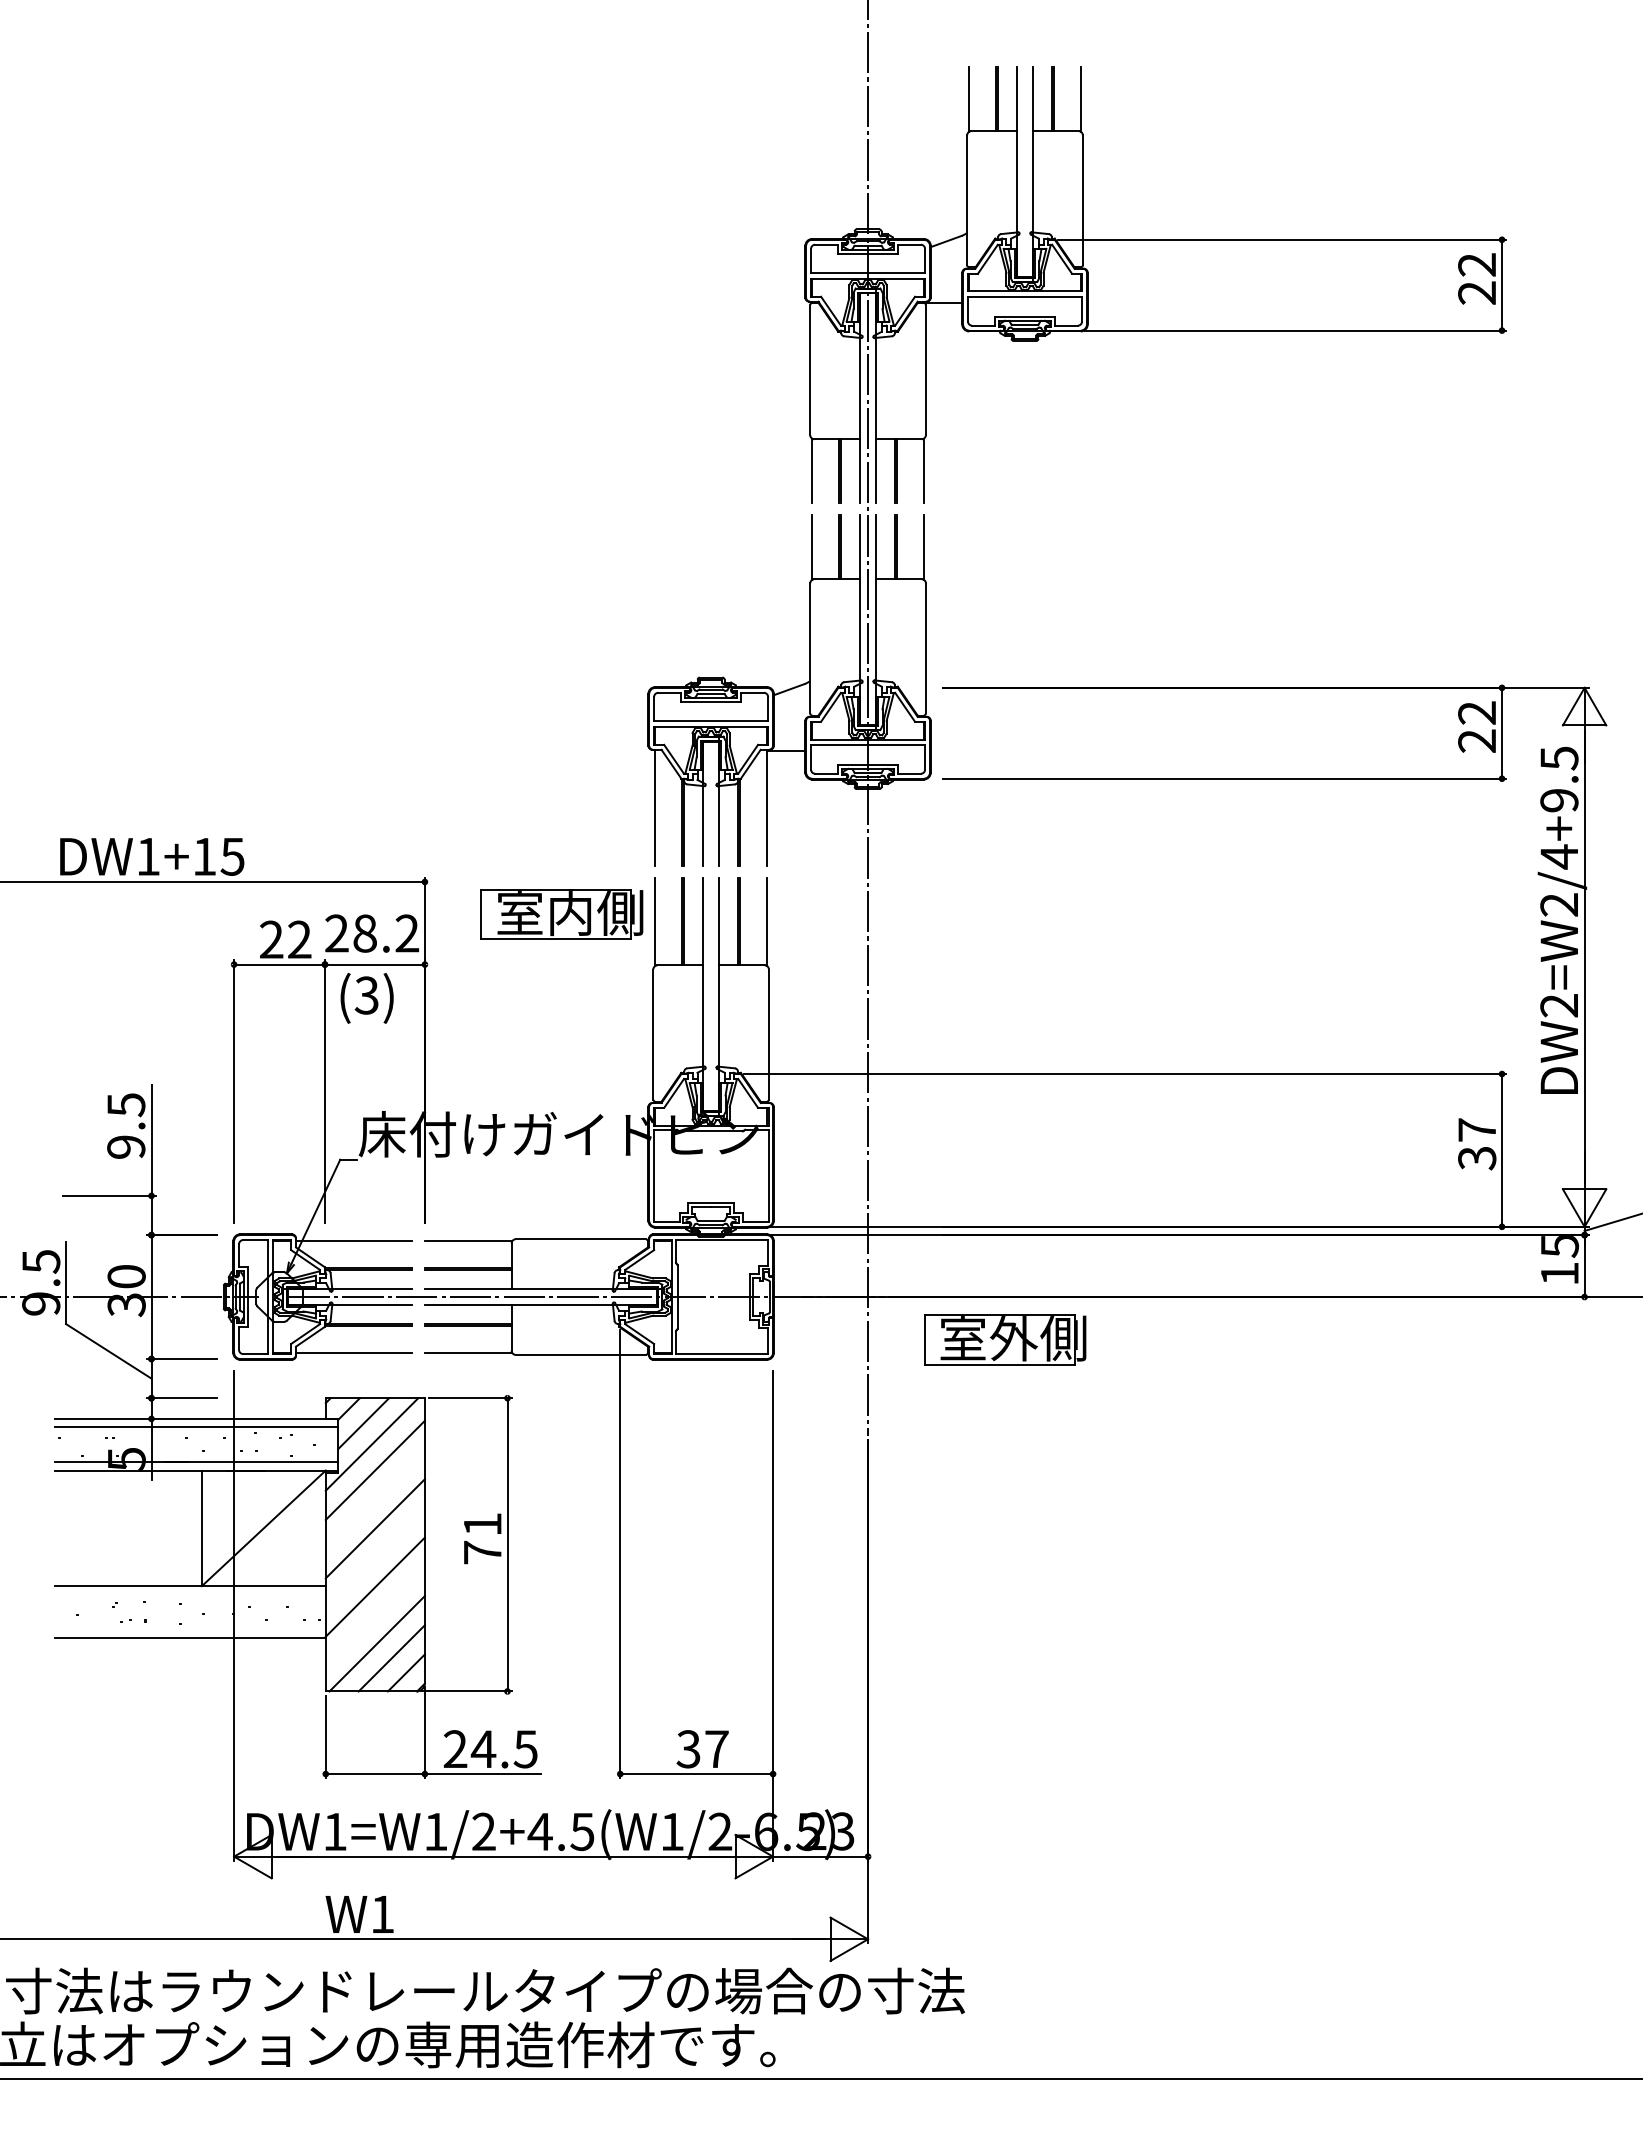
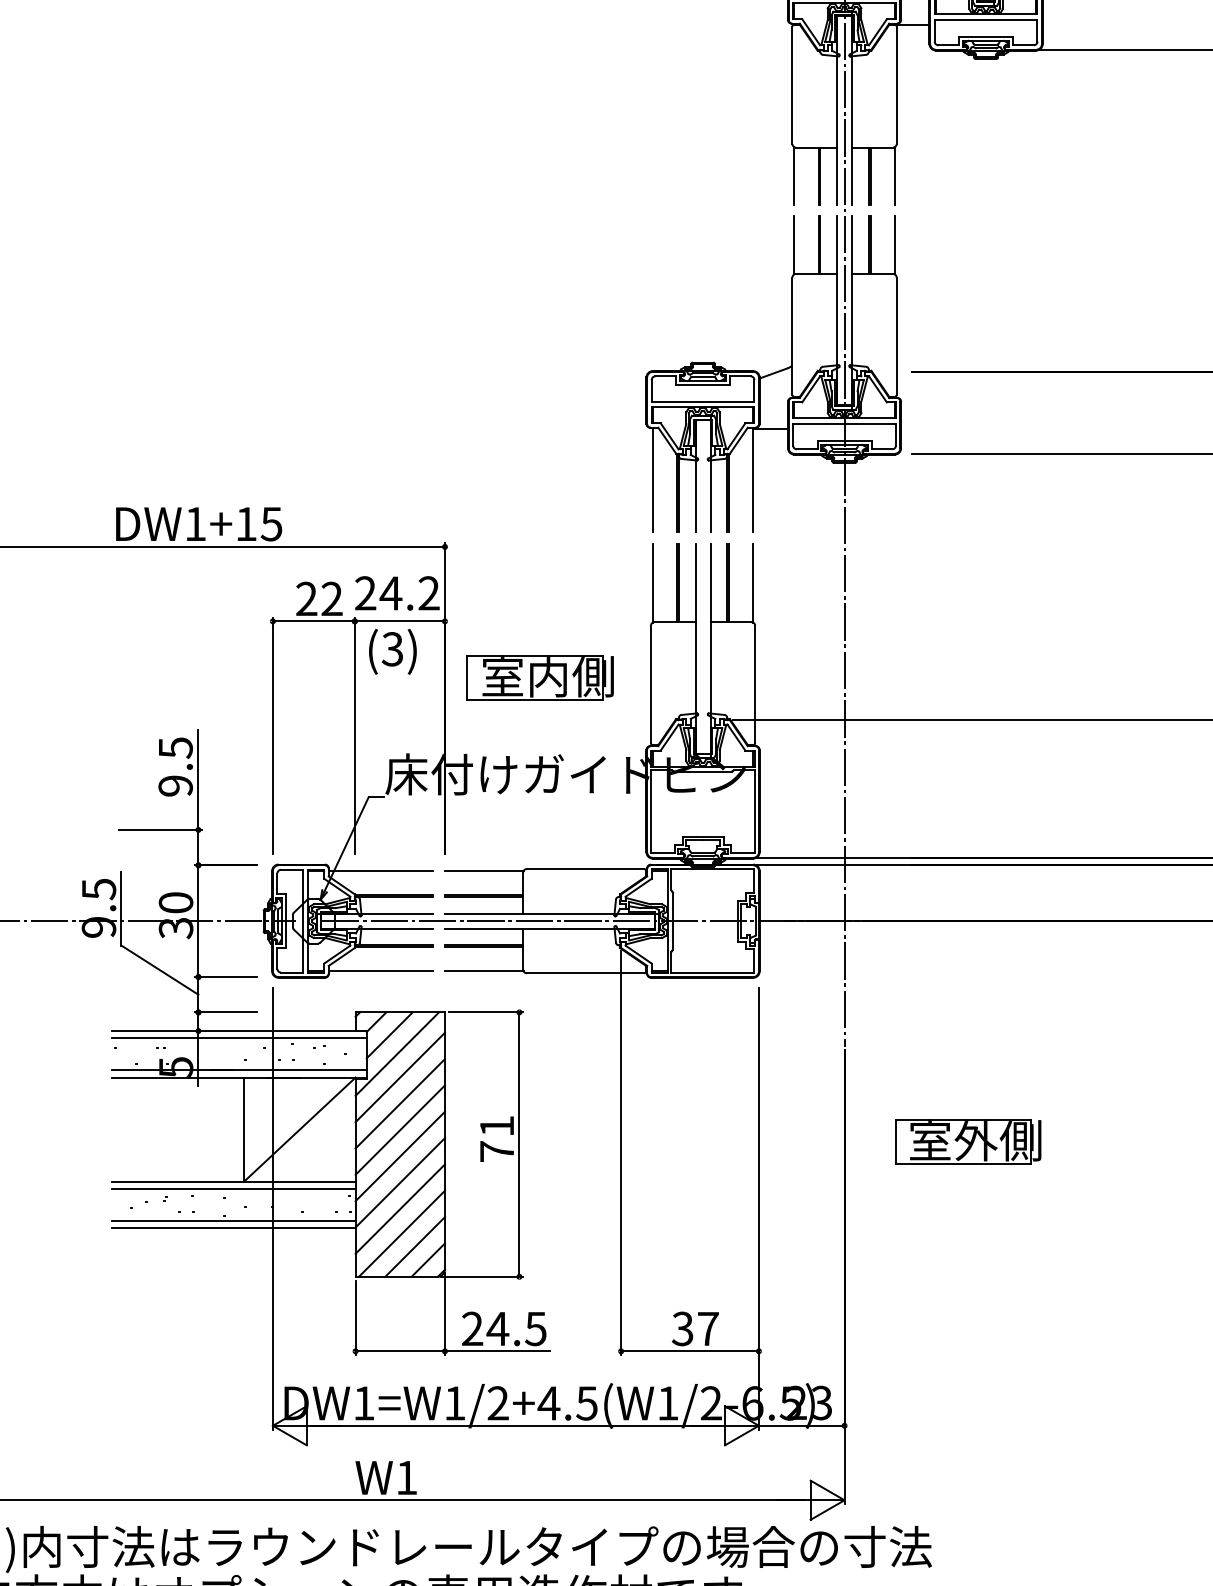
part: (561, 914) -> (540, 678), moved
text: (364, 933) -> (390, 593), 28.2 -> 24.2
part: (1005, 1339) -> (968, 1141), moved
line: (374, 1499) -> (399, 1103), added
line: (374, 1557) -> (399, 1156), added
line: (190, 1594) -> (233, 1189), added
line: (374, 1615) -> (399, 1208), added
line: (190, 1629) -> (233, 1220), added

